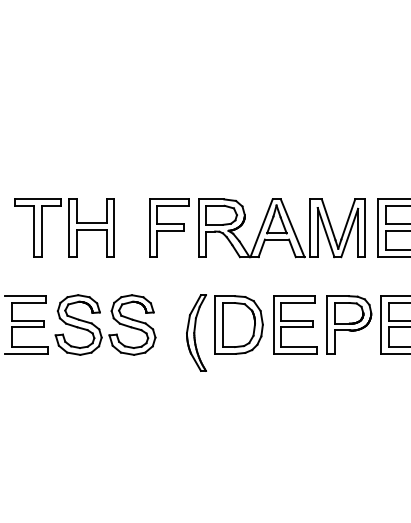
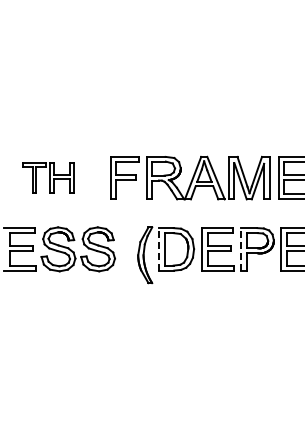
part: (65, 227) -> (48, 177), size x0.7
line: (214, 323) -> (158, 248), solid -> dashed
line: (327, 323) -> (241, 248), solid -> dashed

